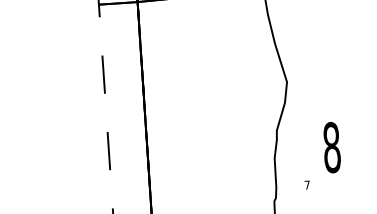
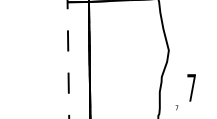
text: (331, 146) -> (191, 87), 8 -> 7

